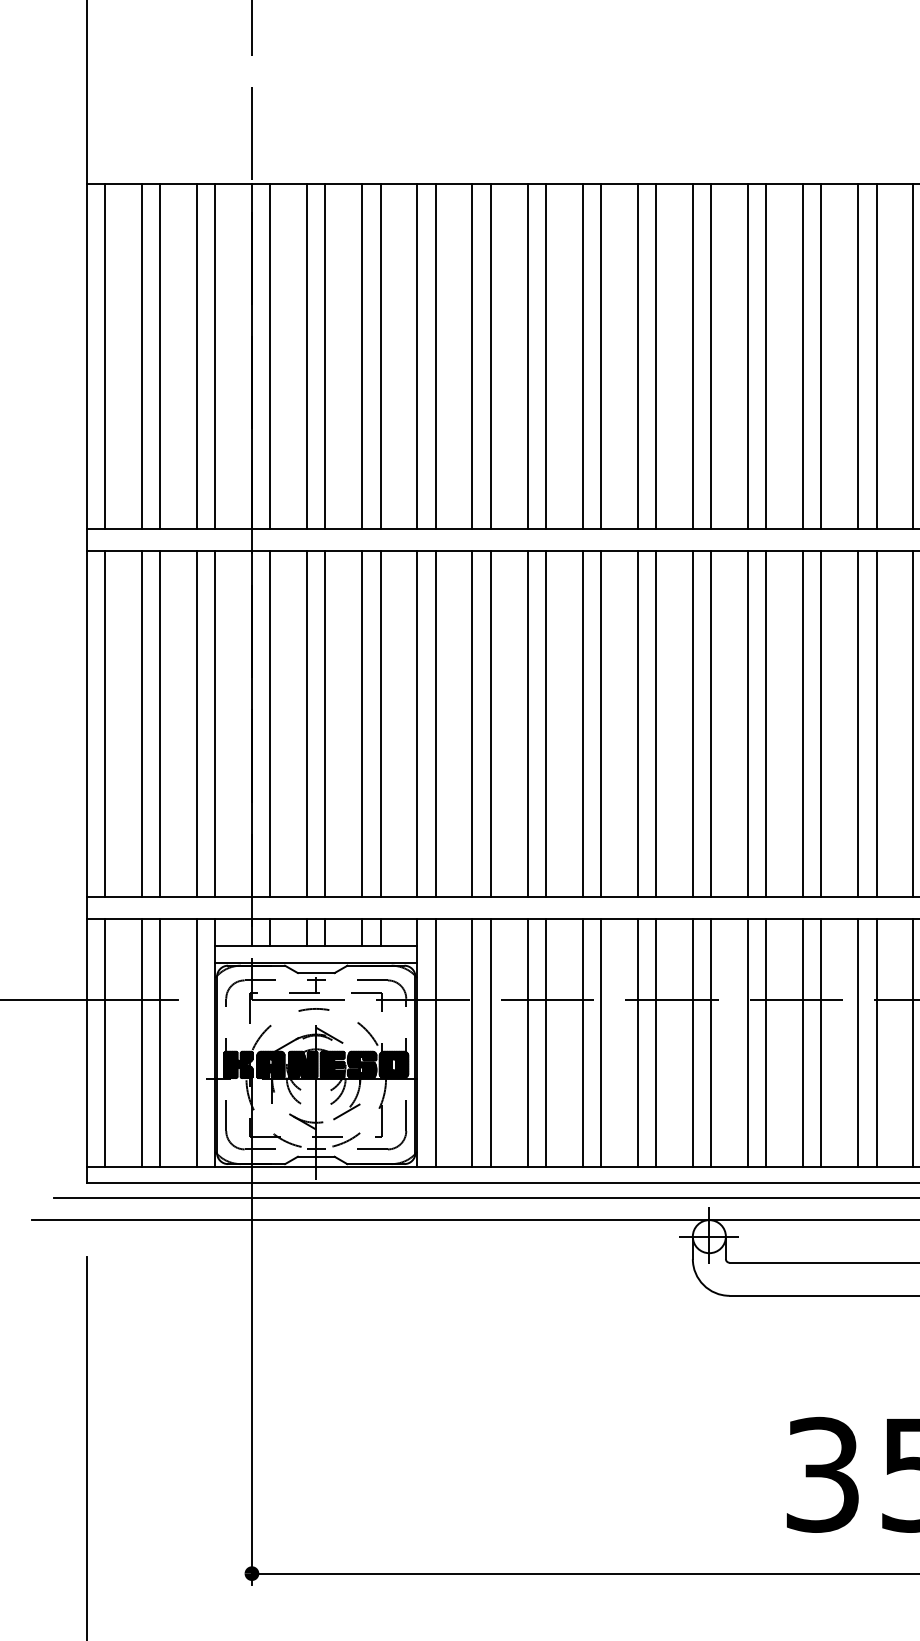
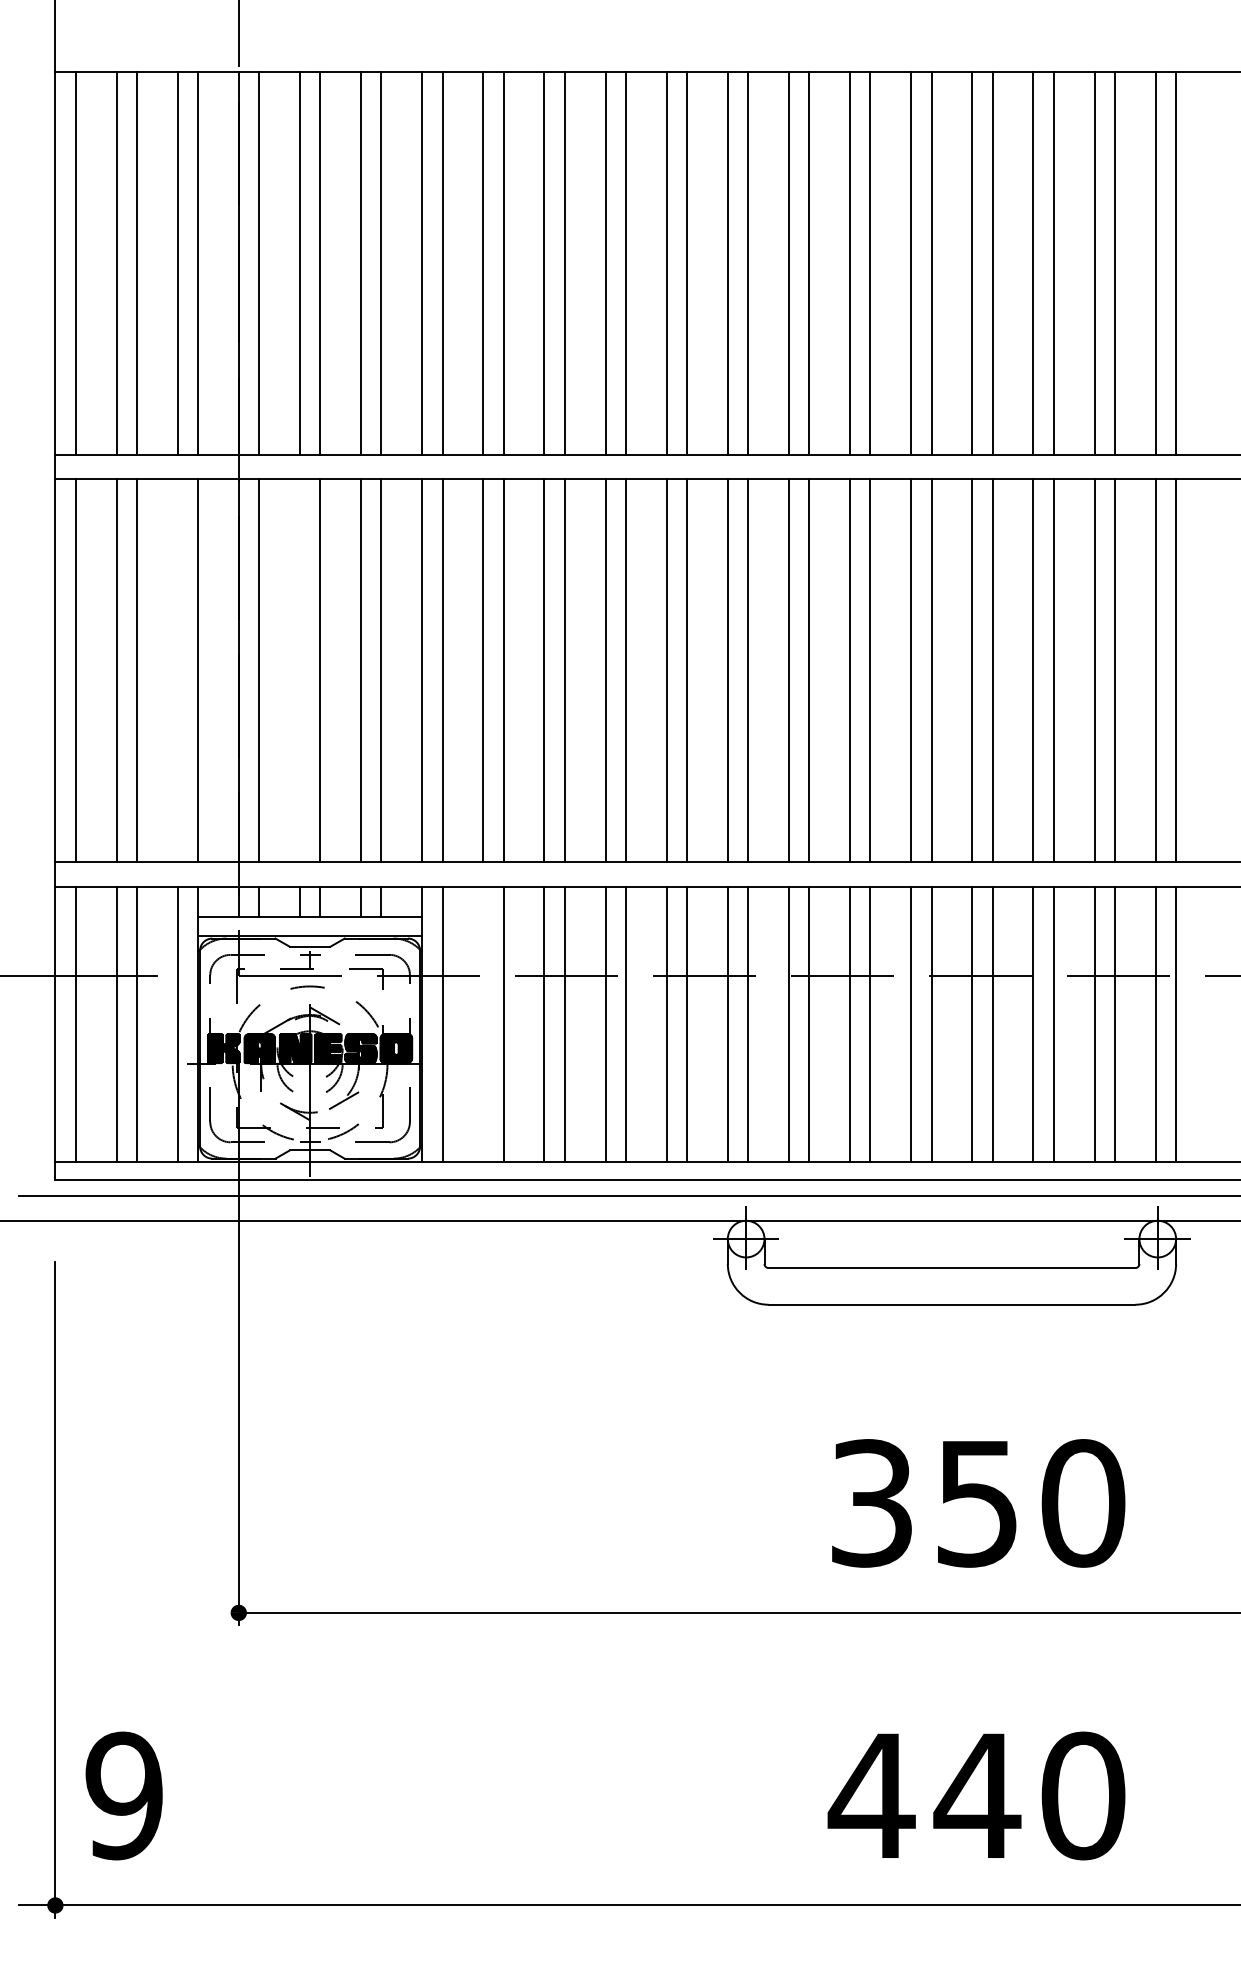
line: (196, 724) -> (177, 670), removed
line: (306, 724) -> (299, 670), removed
line: (472, 1042) -> (483, 1023), removed

